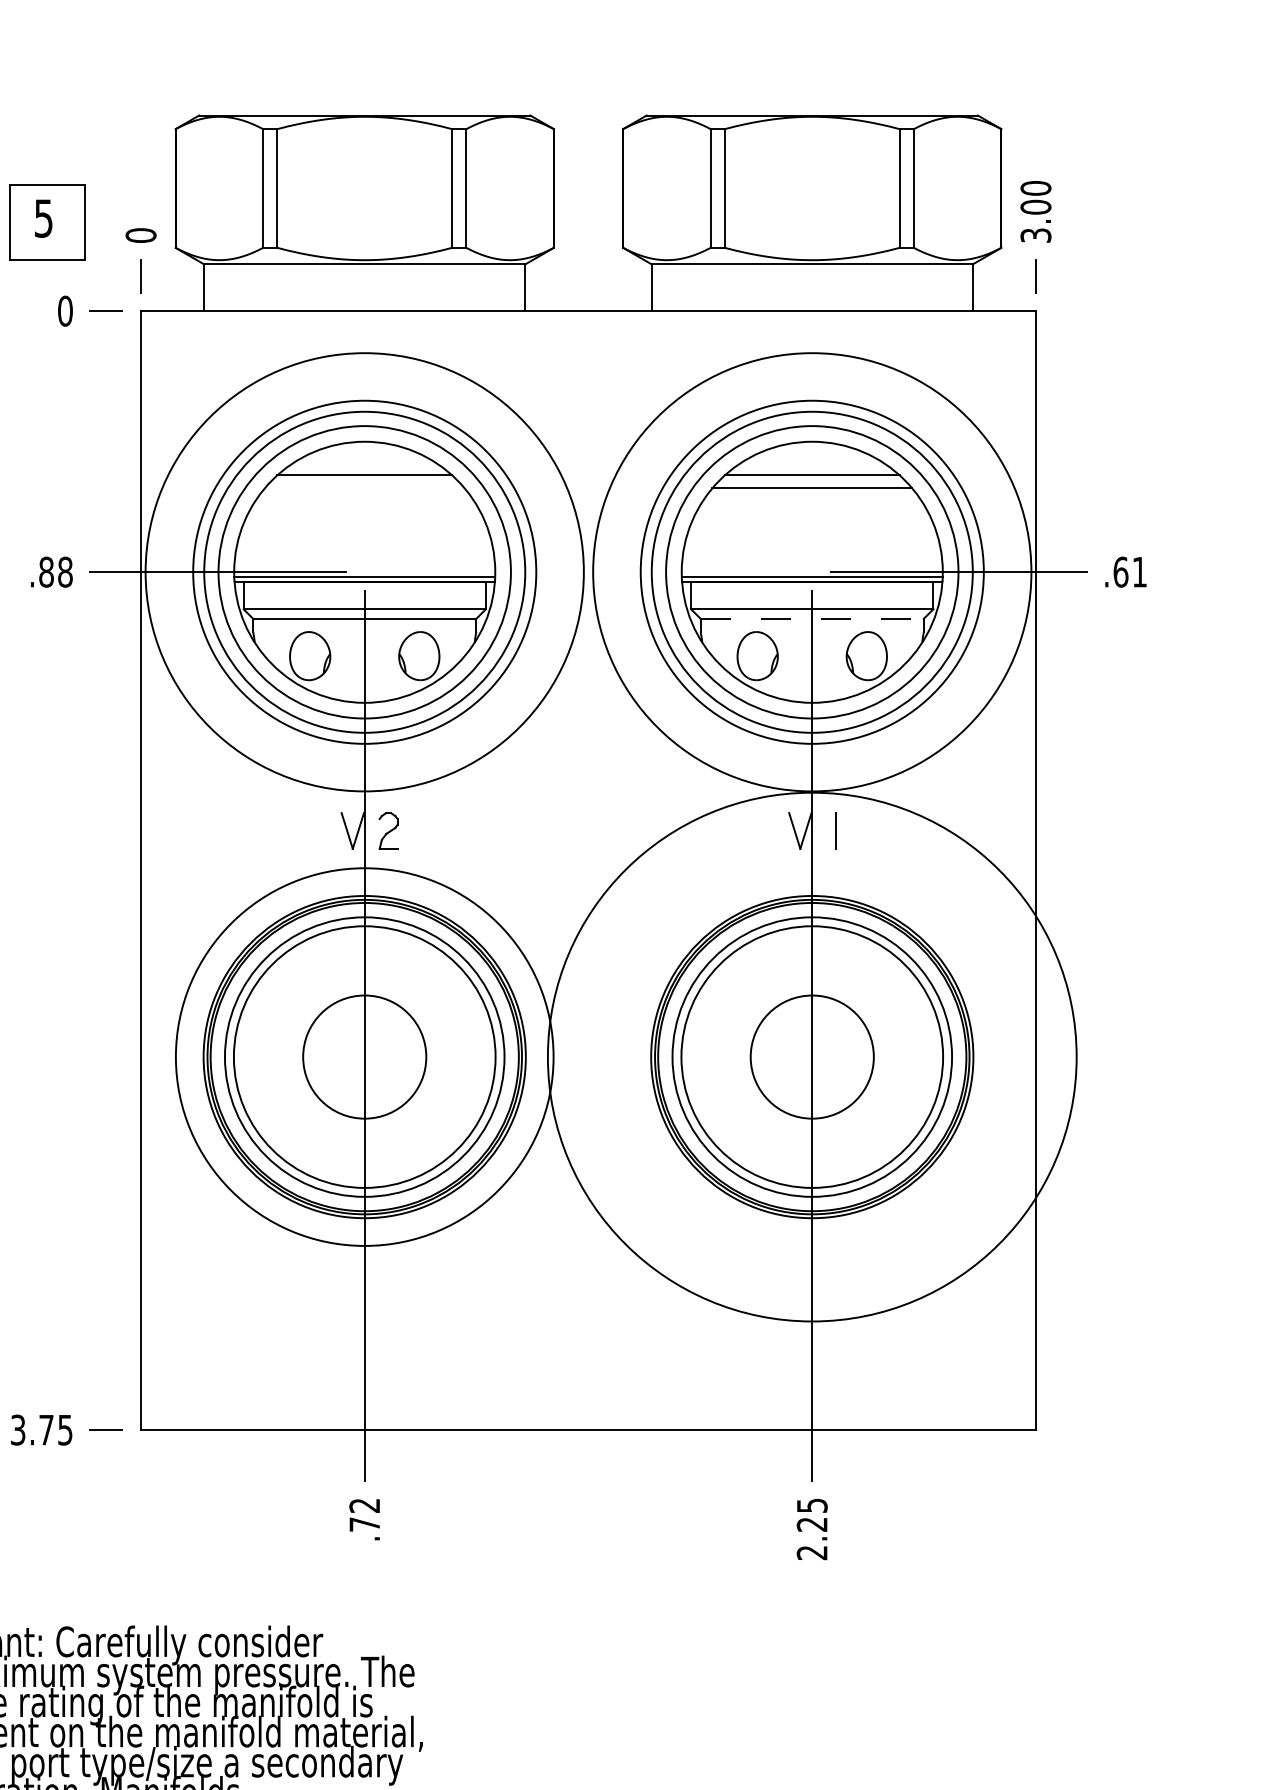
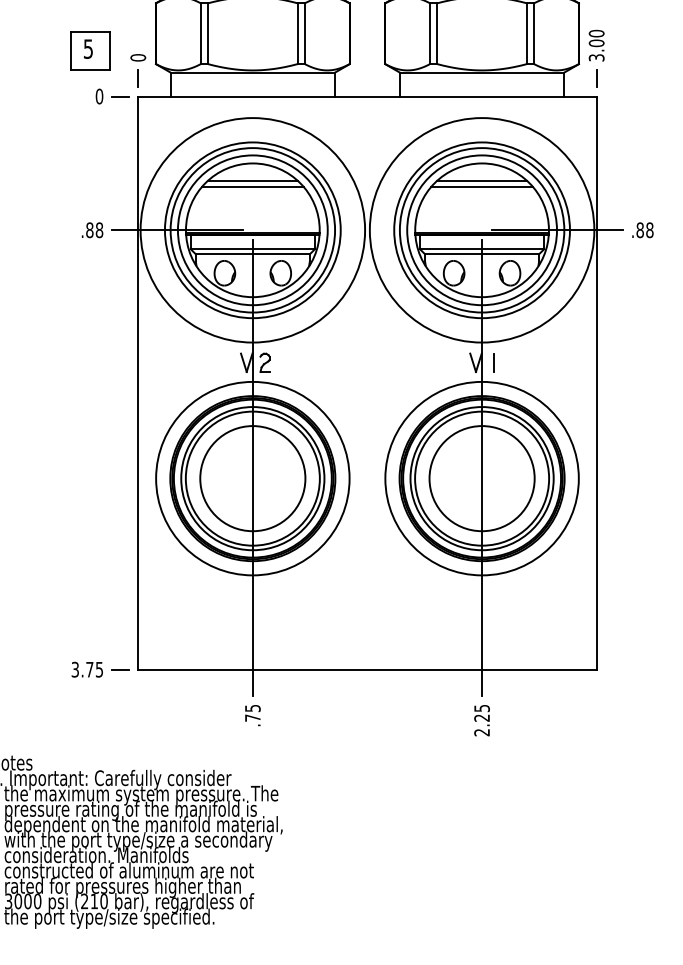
line: (364, 488) -> (252, 187), added
text: (1129, 572) -> (644, 230), .61 -> .88
line: (813, 619) -> (482, 254), dashed -> solid
circle: (364, 1056) -> (252, 478), size x1.67
circle: (811, 1056) -> (481, 478), size x0.71
circle: (811, 1056) -> (481, 478), size x1.67
text: (364, 1505) -> (252, 708), .72 -> .75

